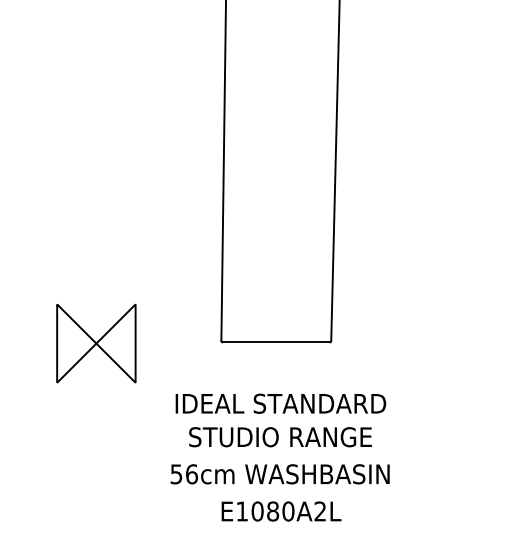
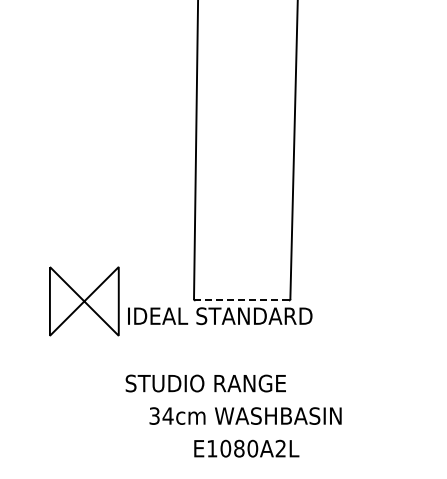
line: (276, 342) -> (242, 300), solid -> dashed
text: (281, 404) -> (220, 316), moved
text: (280, 437) -> (205, 383), moved
text: (184, 473) -> (161, 415), 56cm -> 34cm

